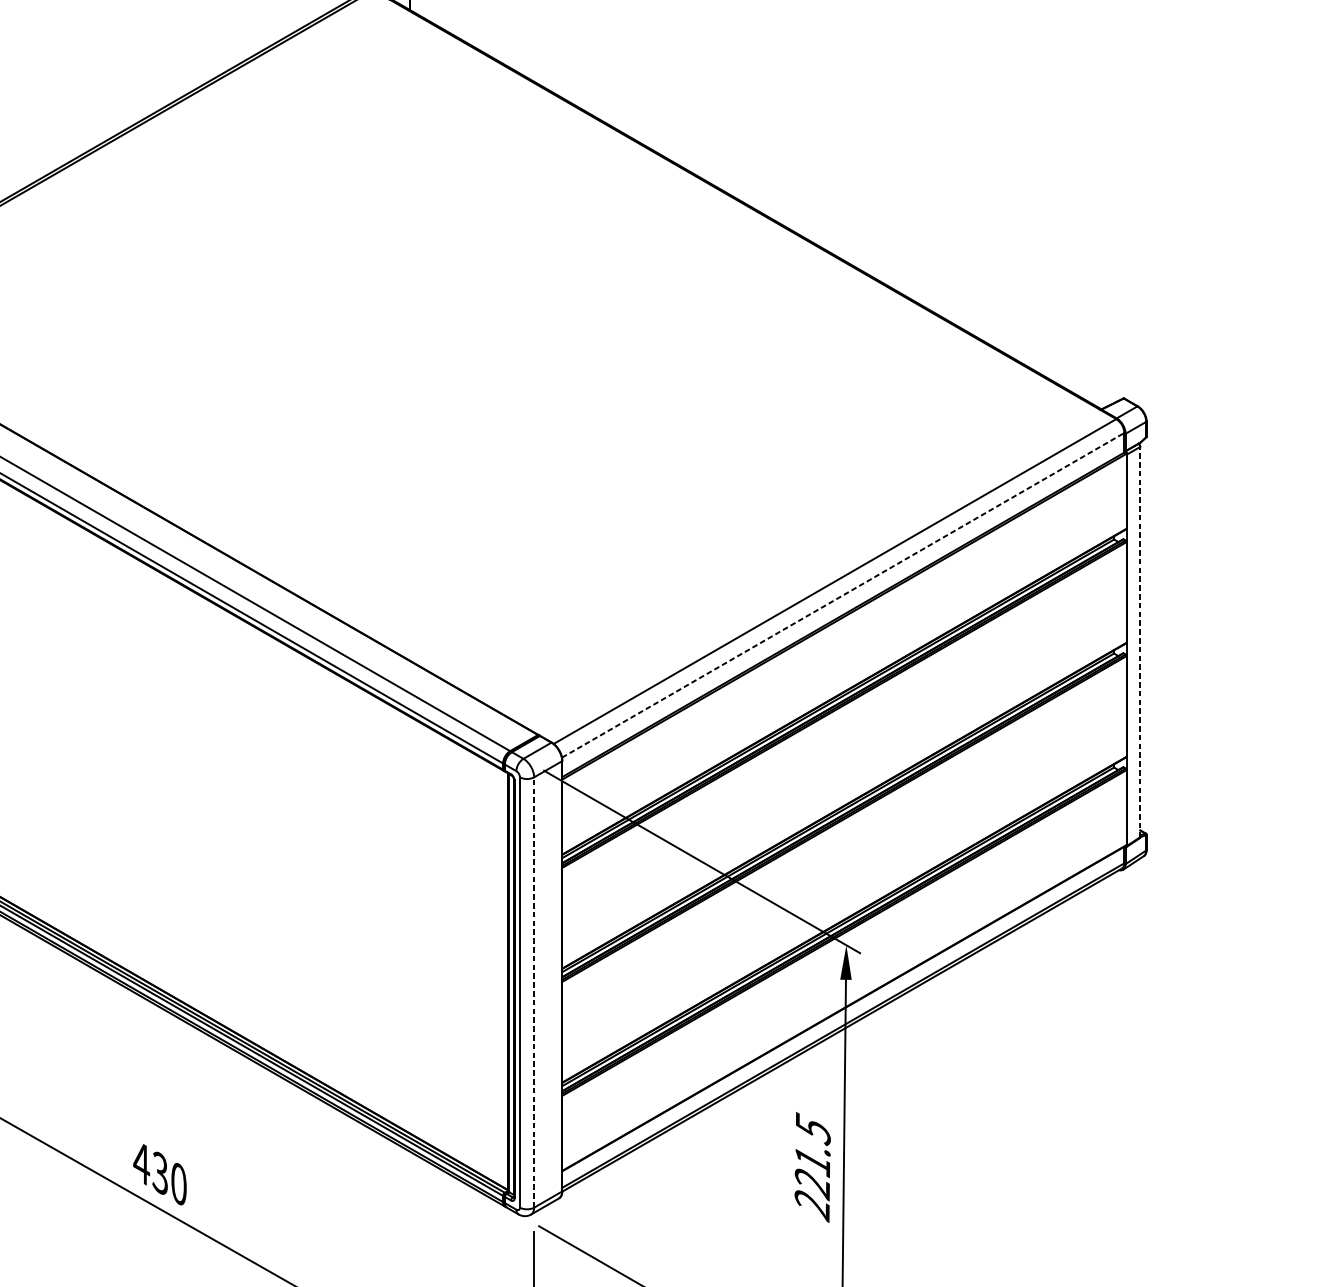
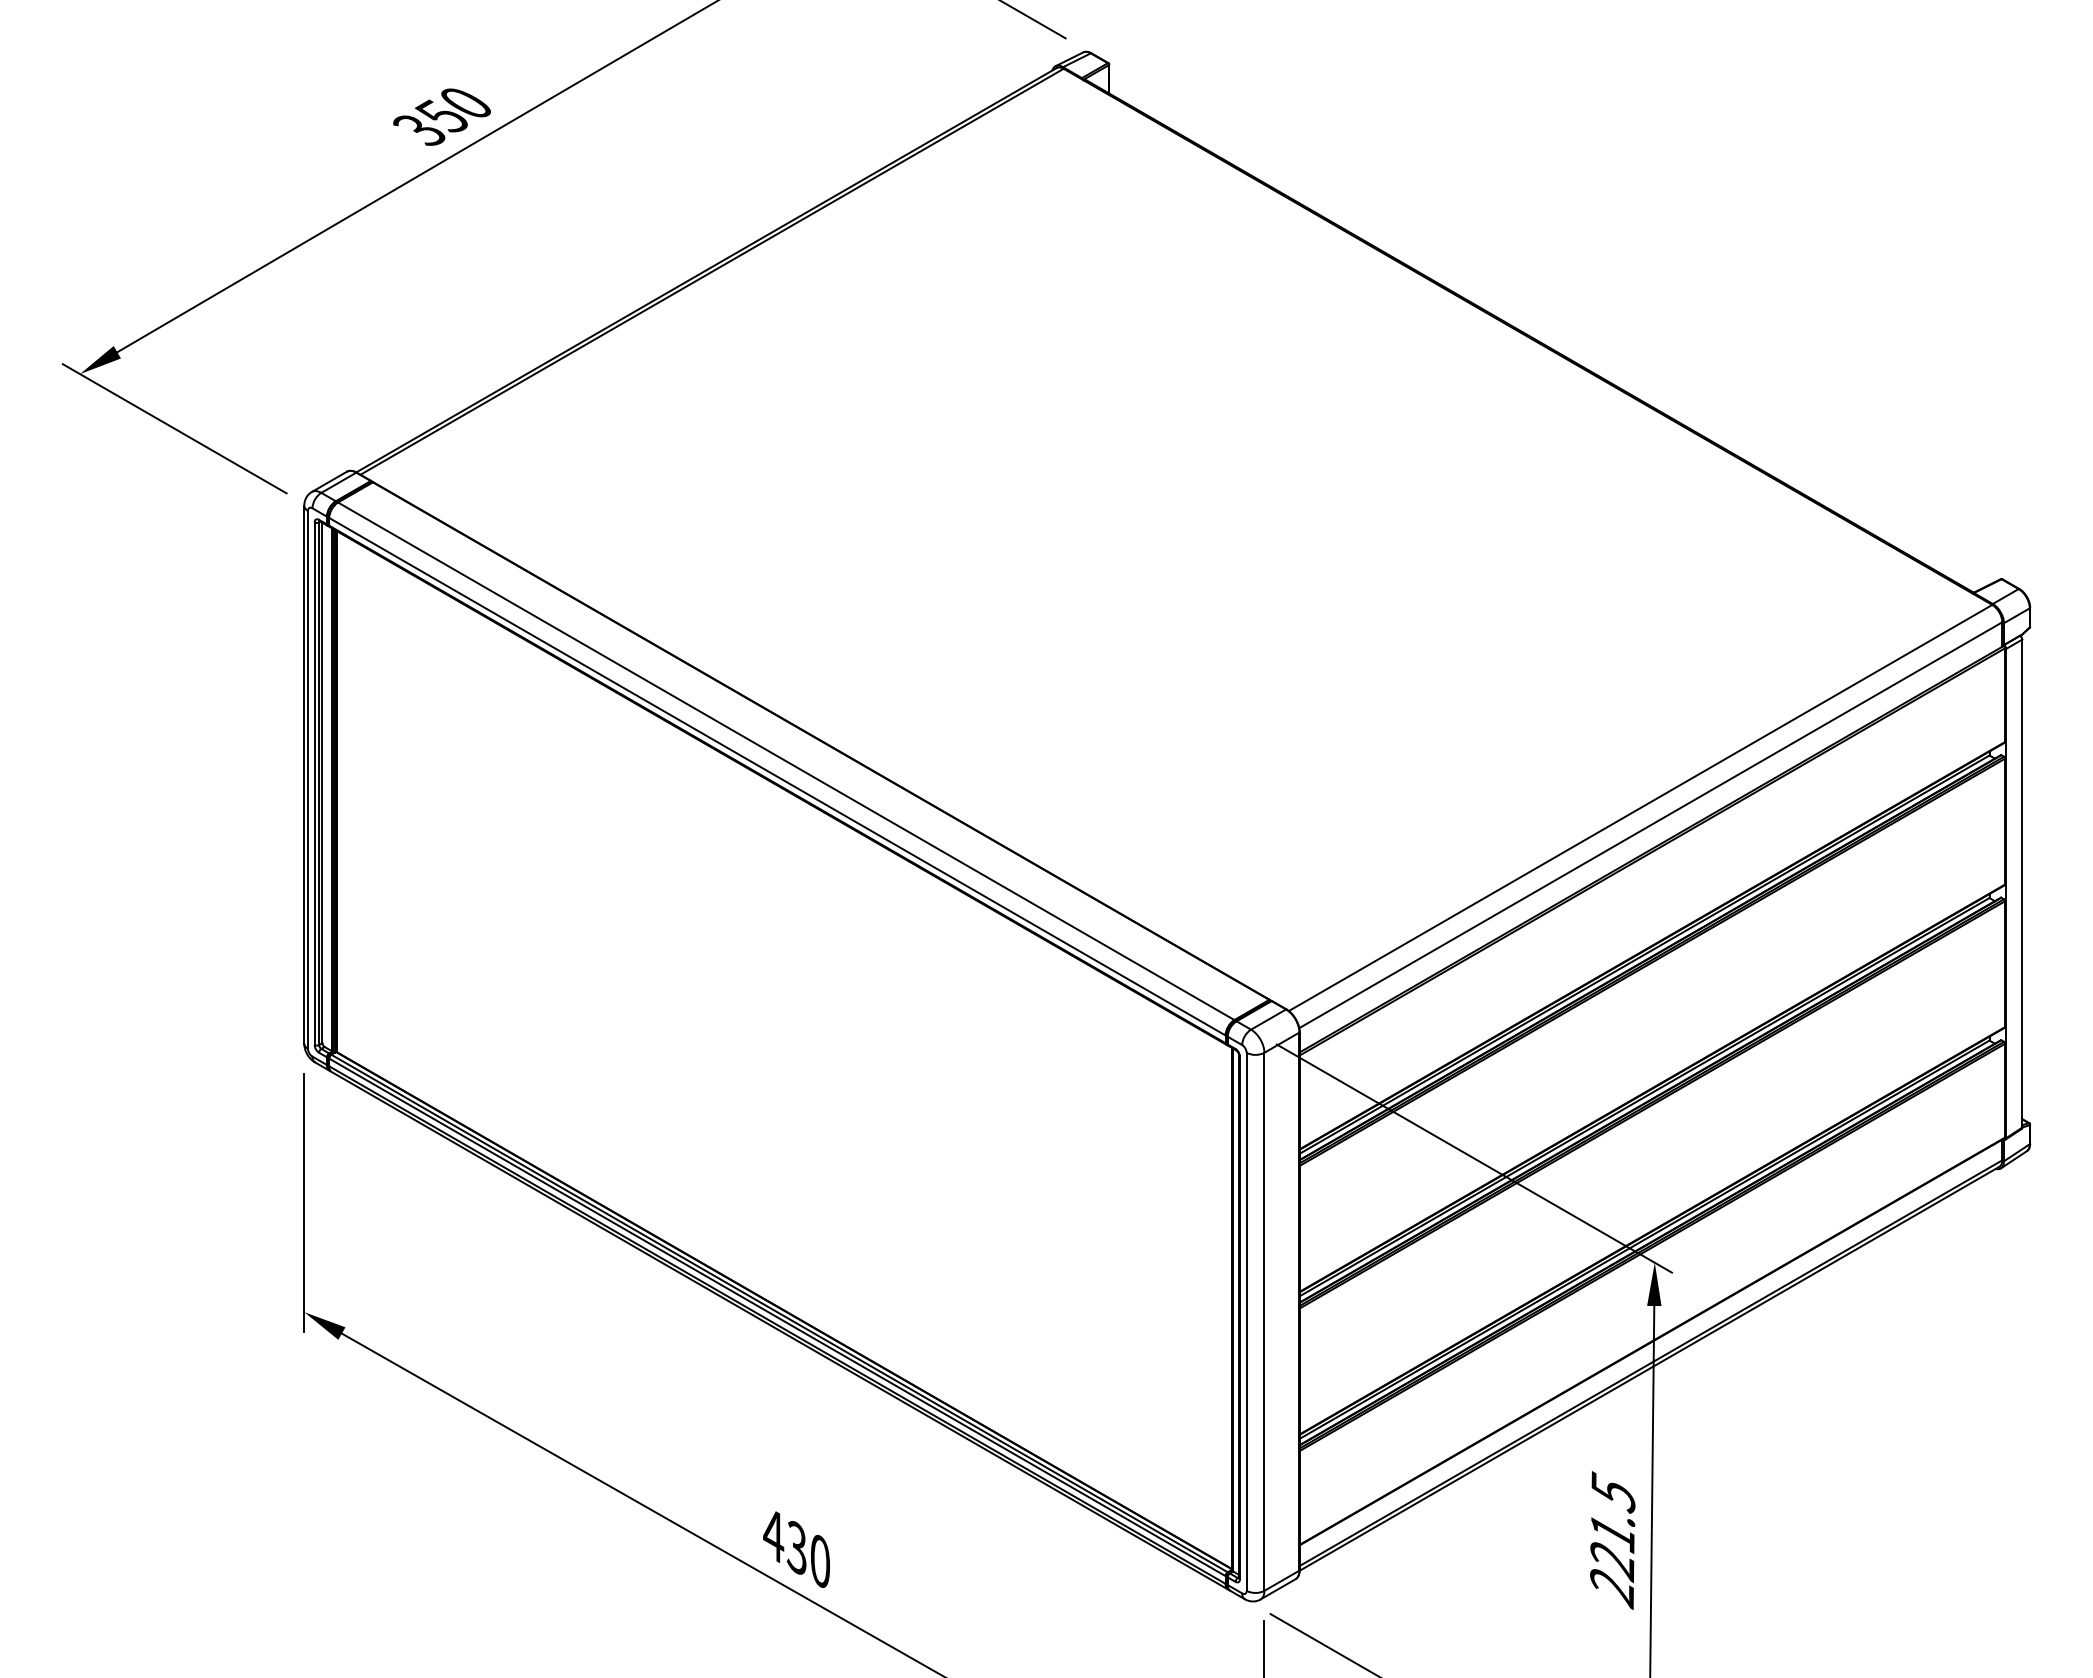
line: (842, 595) -> (1650, 825), dashed -> solid
line: (1140, 641) -> (2022, 883), dashed -> solid
line: (534, 992) -> (1264, 1321), dashed -> solid

